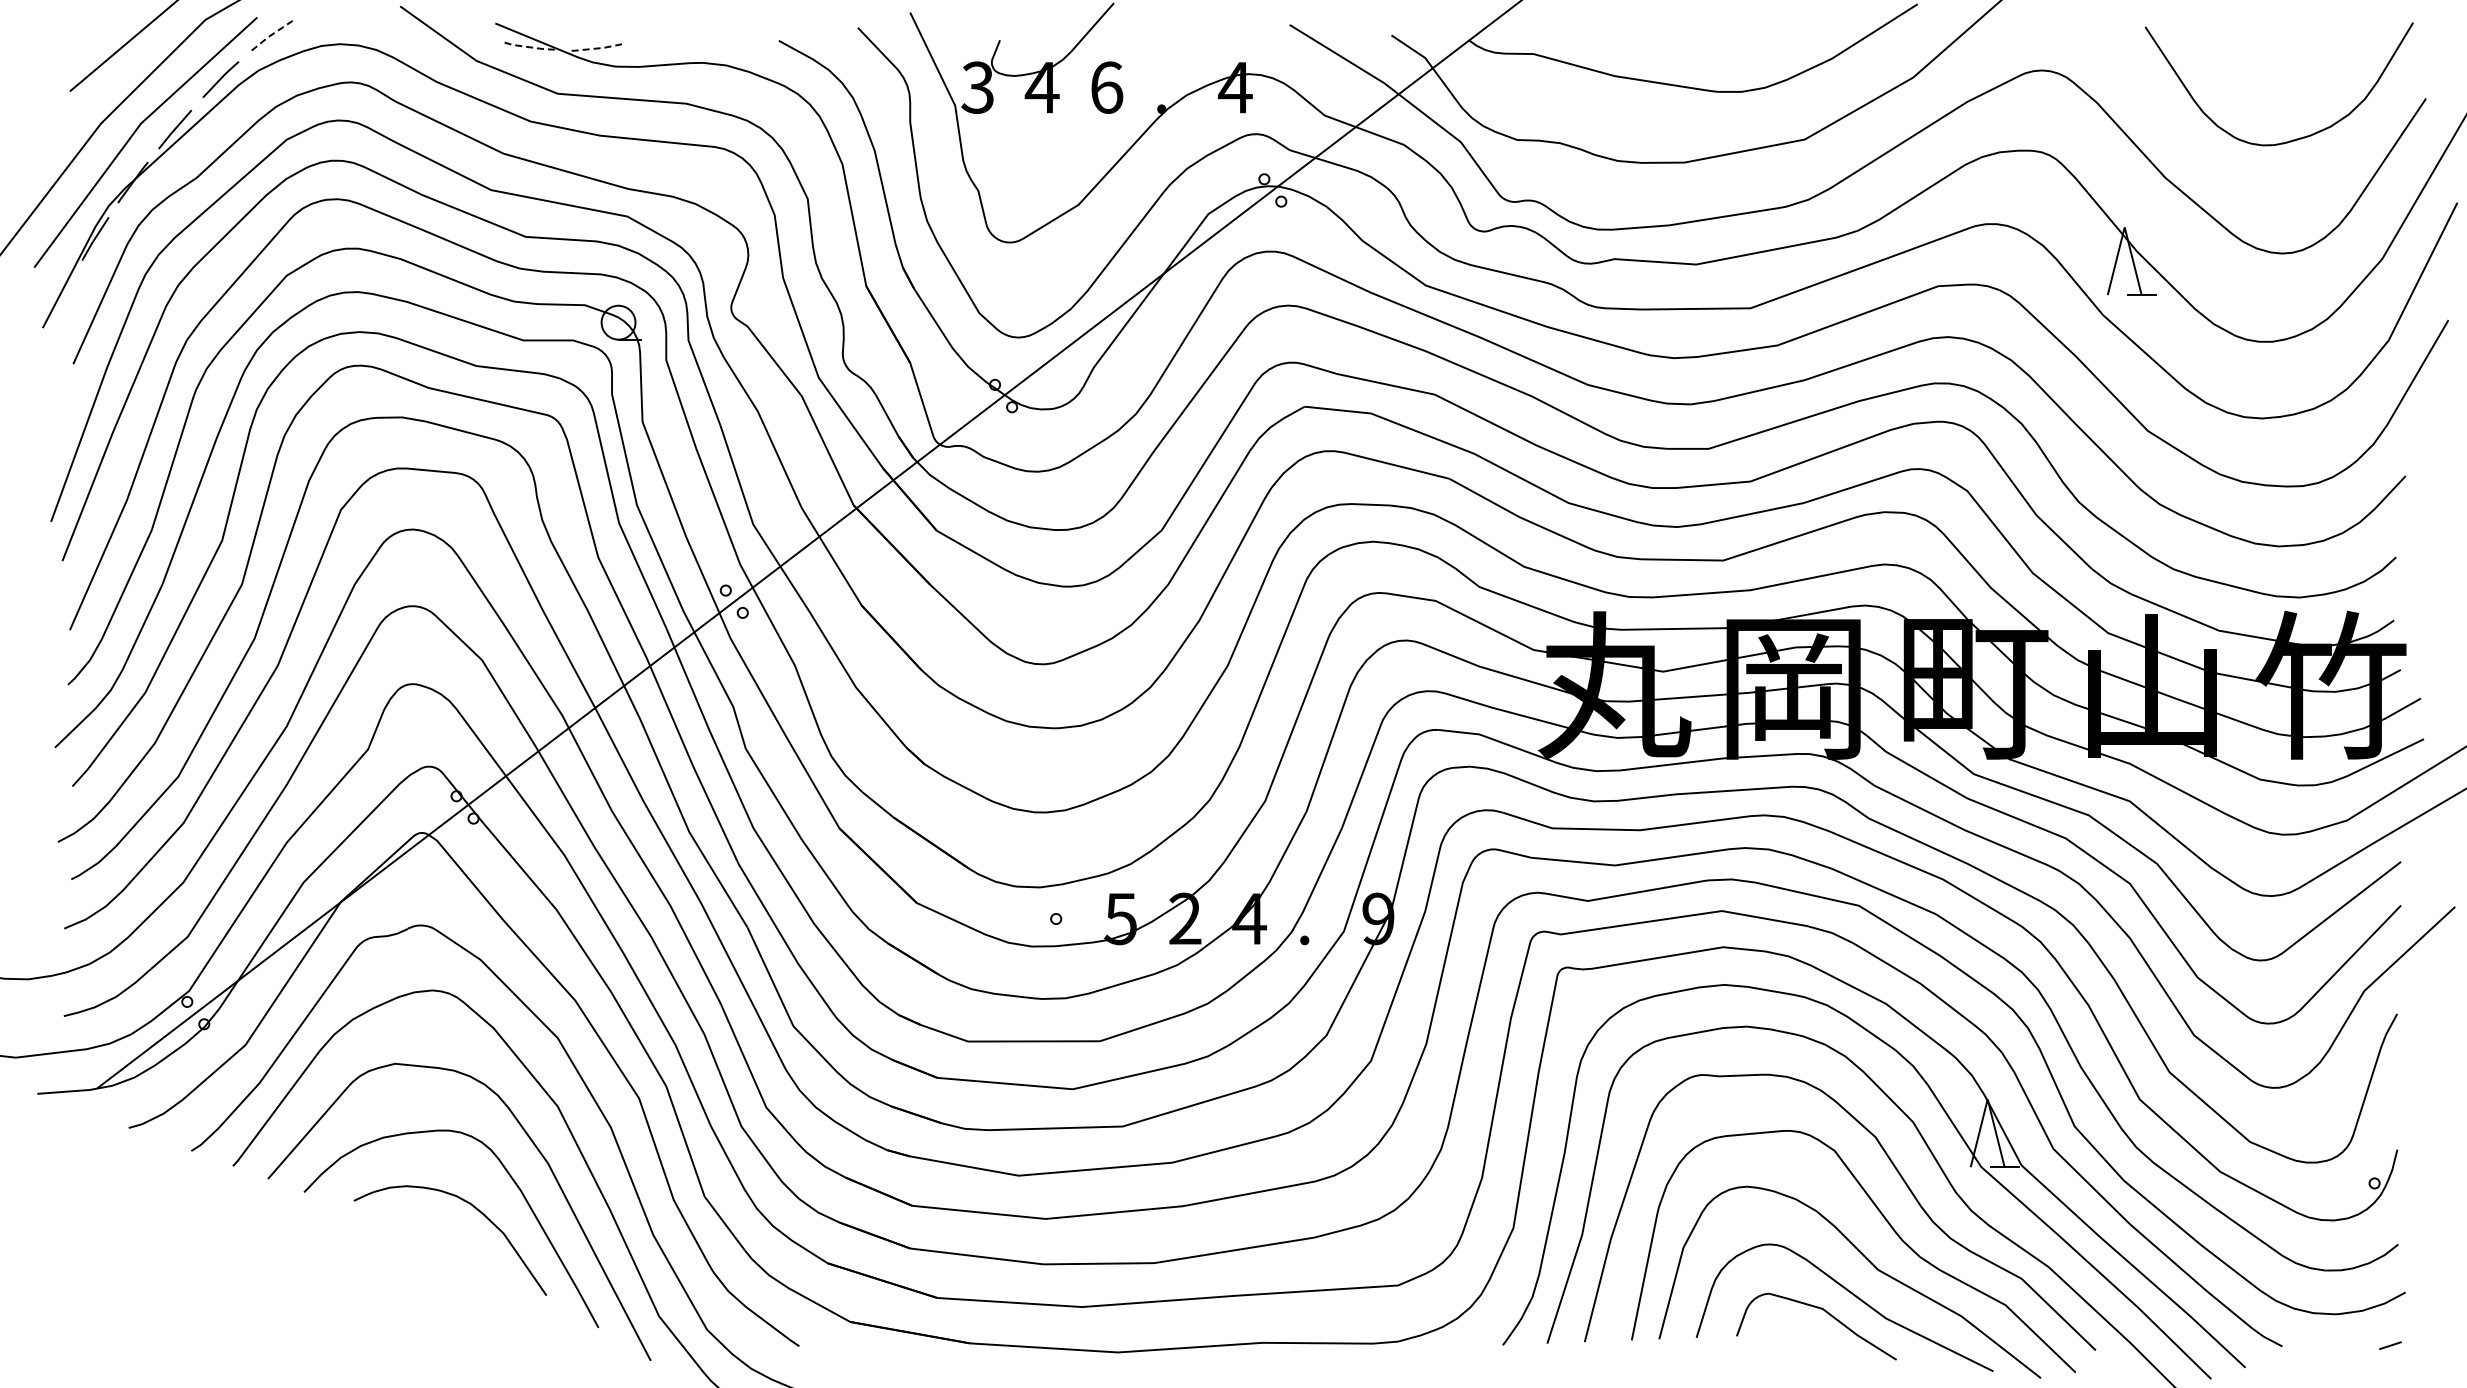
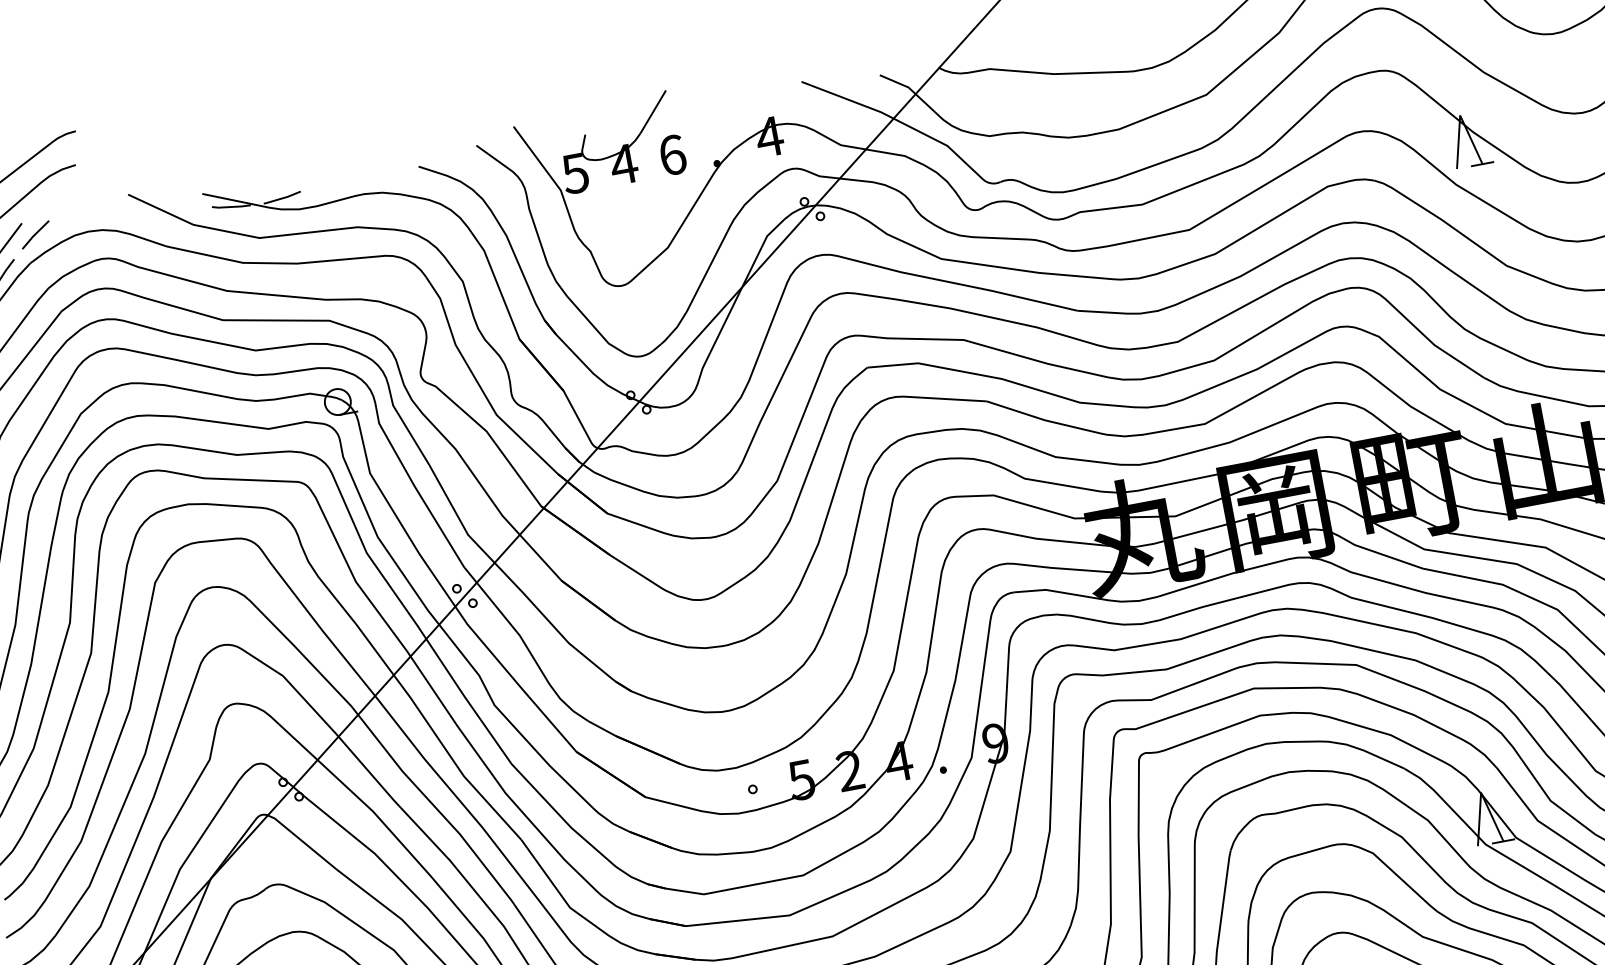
line: (271, 35) -> (35, 234), dashed -> solid
line: (529, 47) -> (231, 207), dashed -> solid
line: (597, 48) -> (282, 198), dashed -> solid
text: (977, 87) -> (575, 173), 3 -> 5

